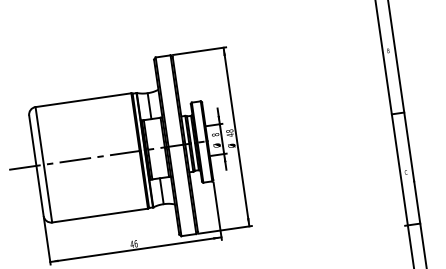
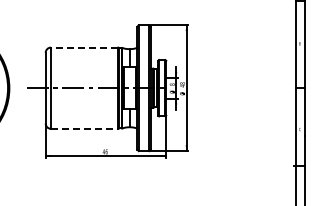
line: (83, 100) -> (84, 47), solid -> dashed
line: (99, 215) -> (84, 128), solid -> dashed

